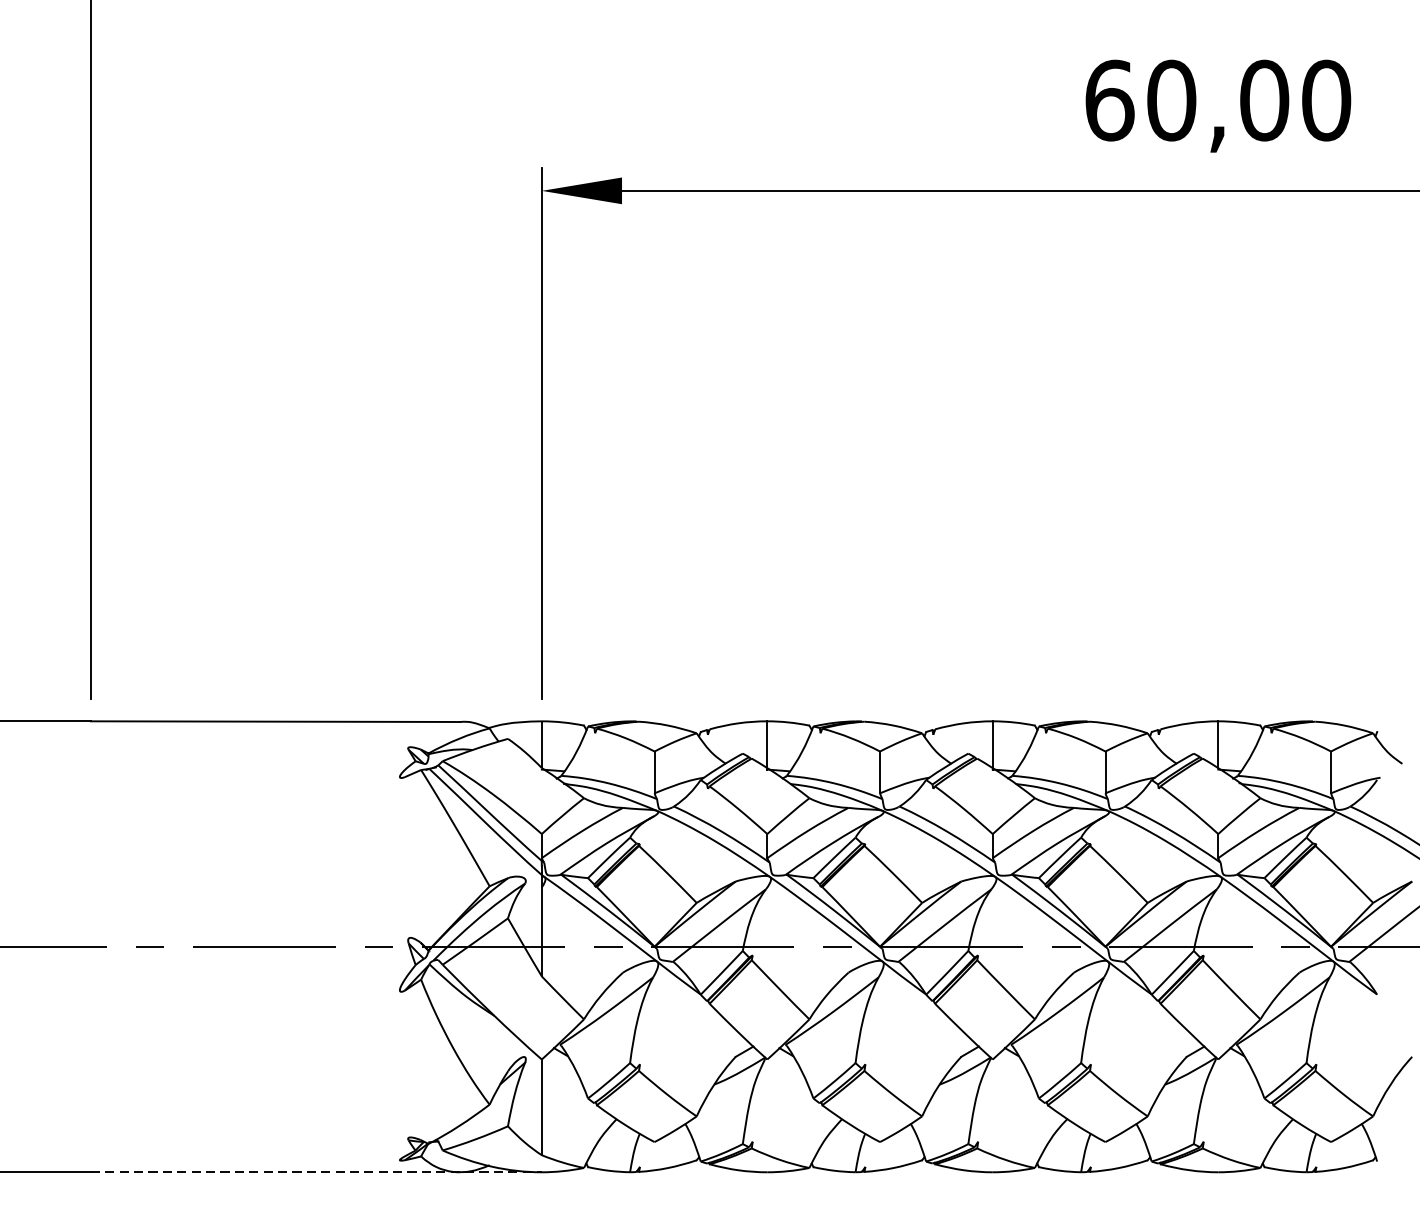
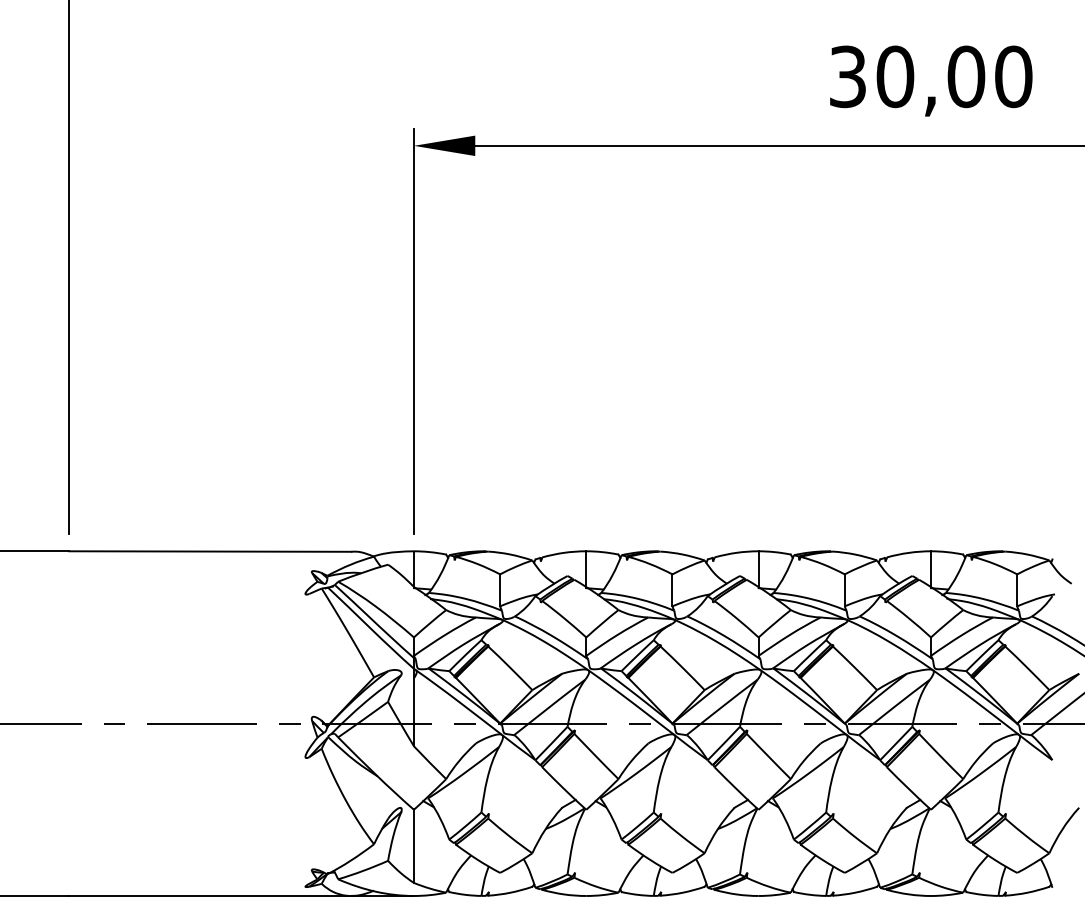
text: (1110, 100) -> (848, 76), 60,00 -> 30,00
line: (317, 1171) -> (242, 895), dashed -> solid

